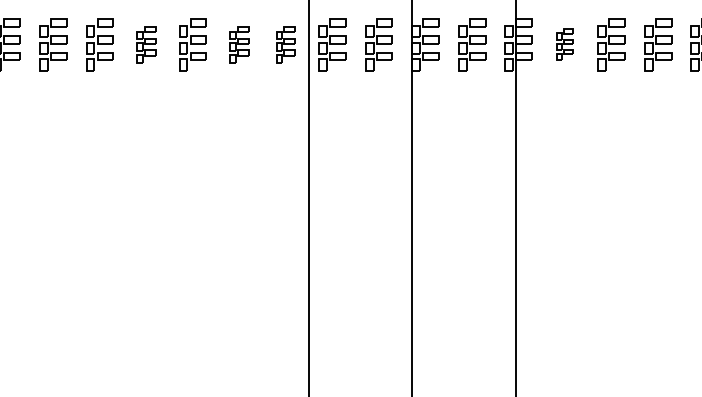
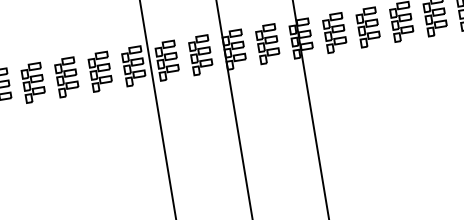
part: (146, 44) -> (33, 82), size x1.43
part: (239, 44) -> (100, 71), size x1.43
part: (285, 44) -> (133, 66), size x1.43
part: (565, 44) -> (335, 32), size x1.67

